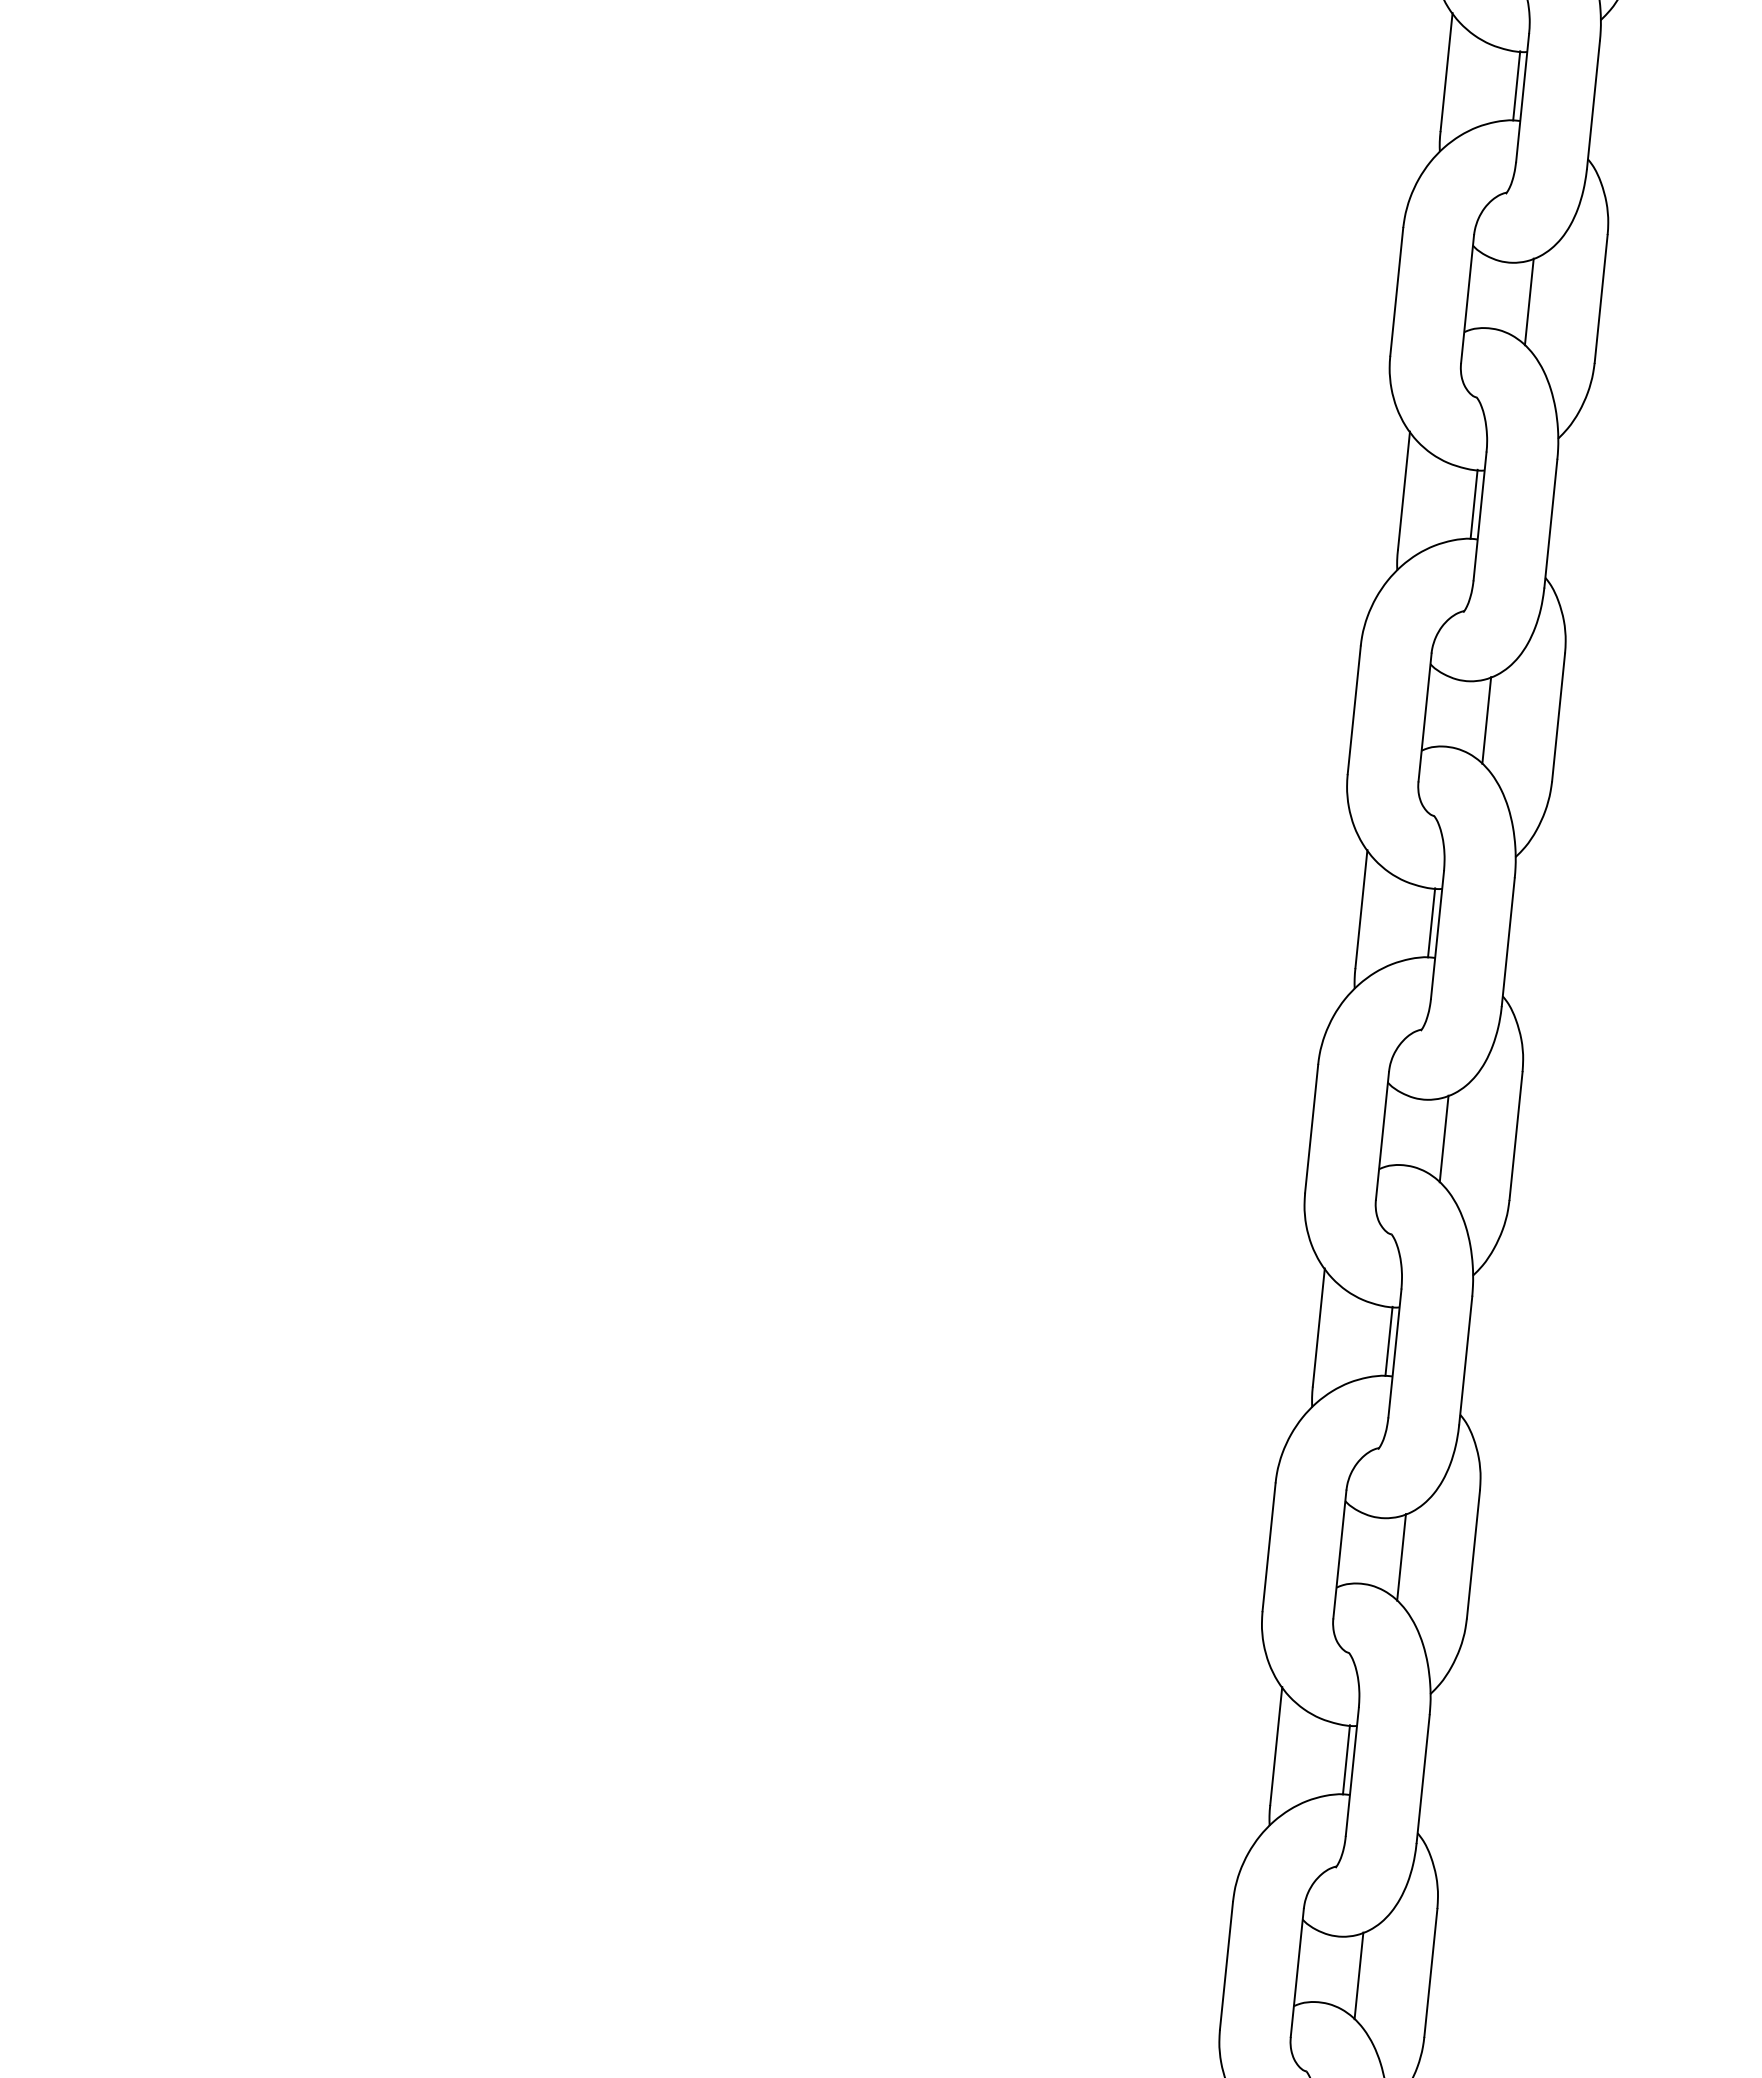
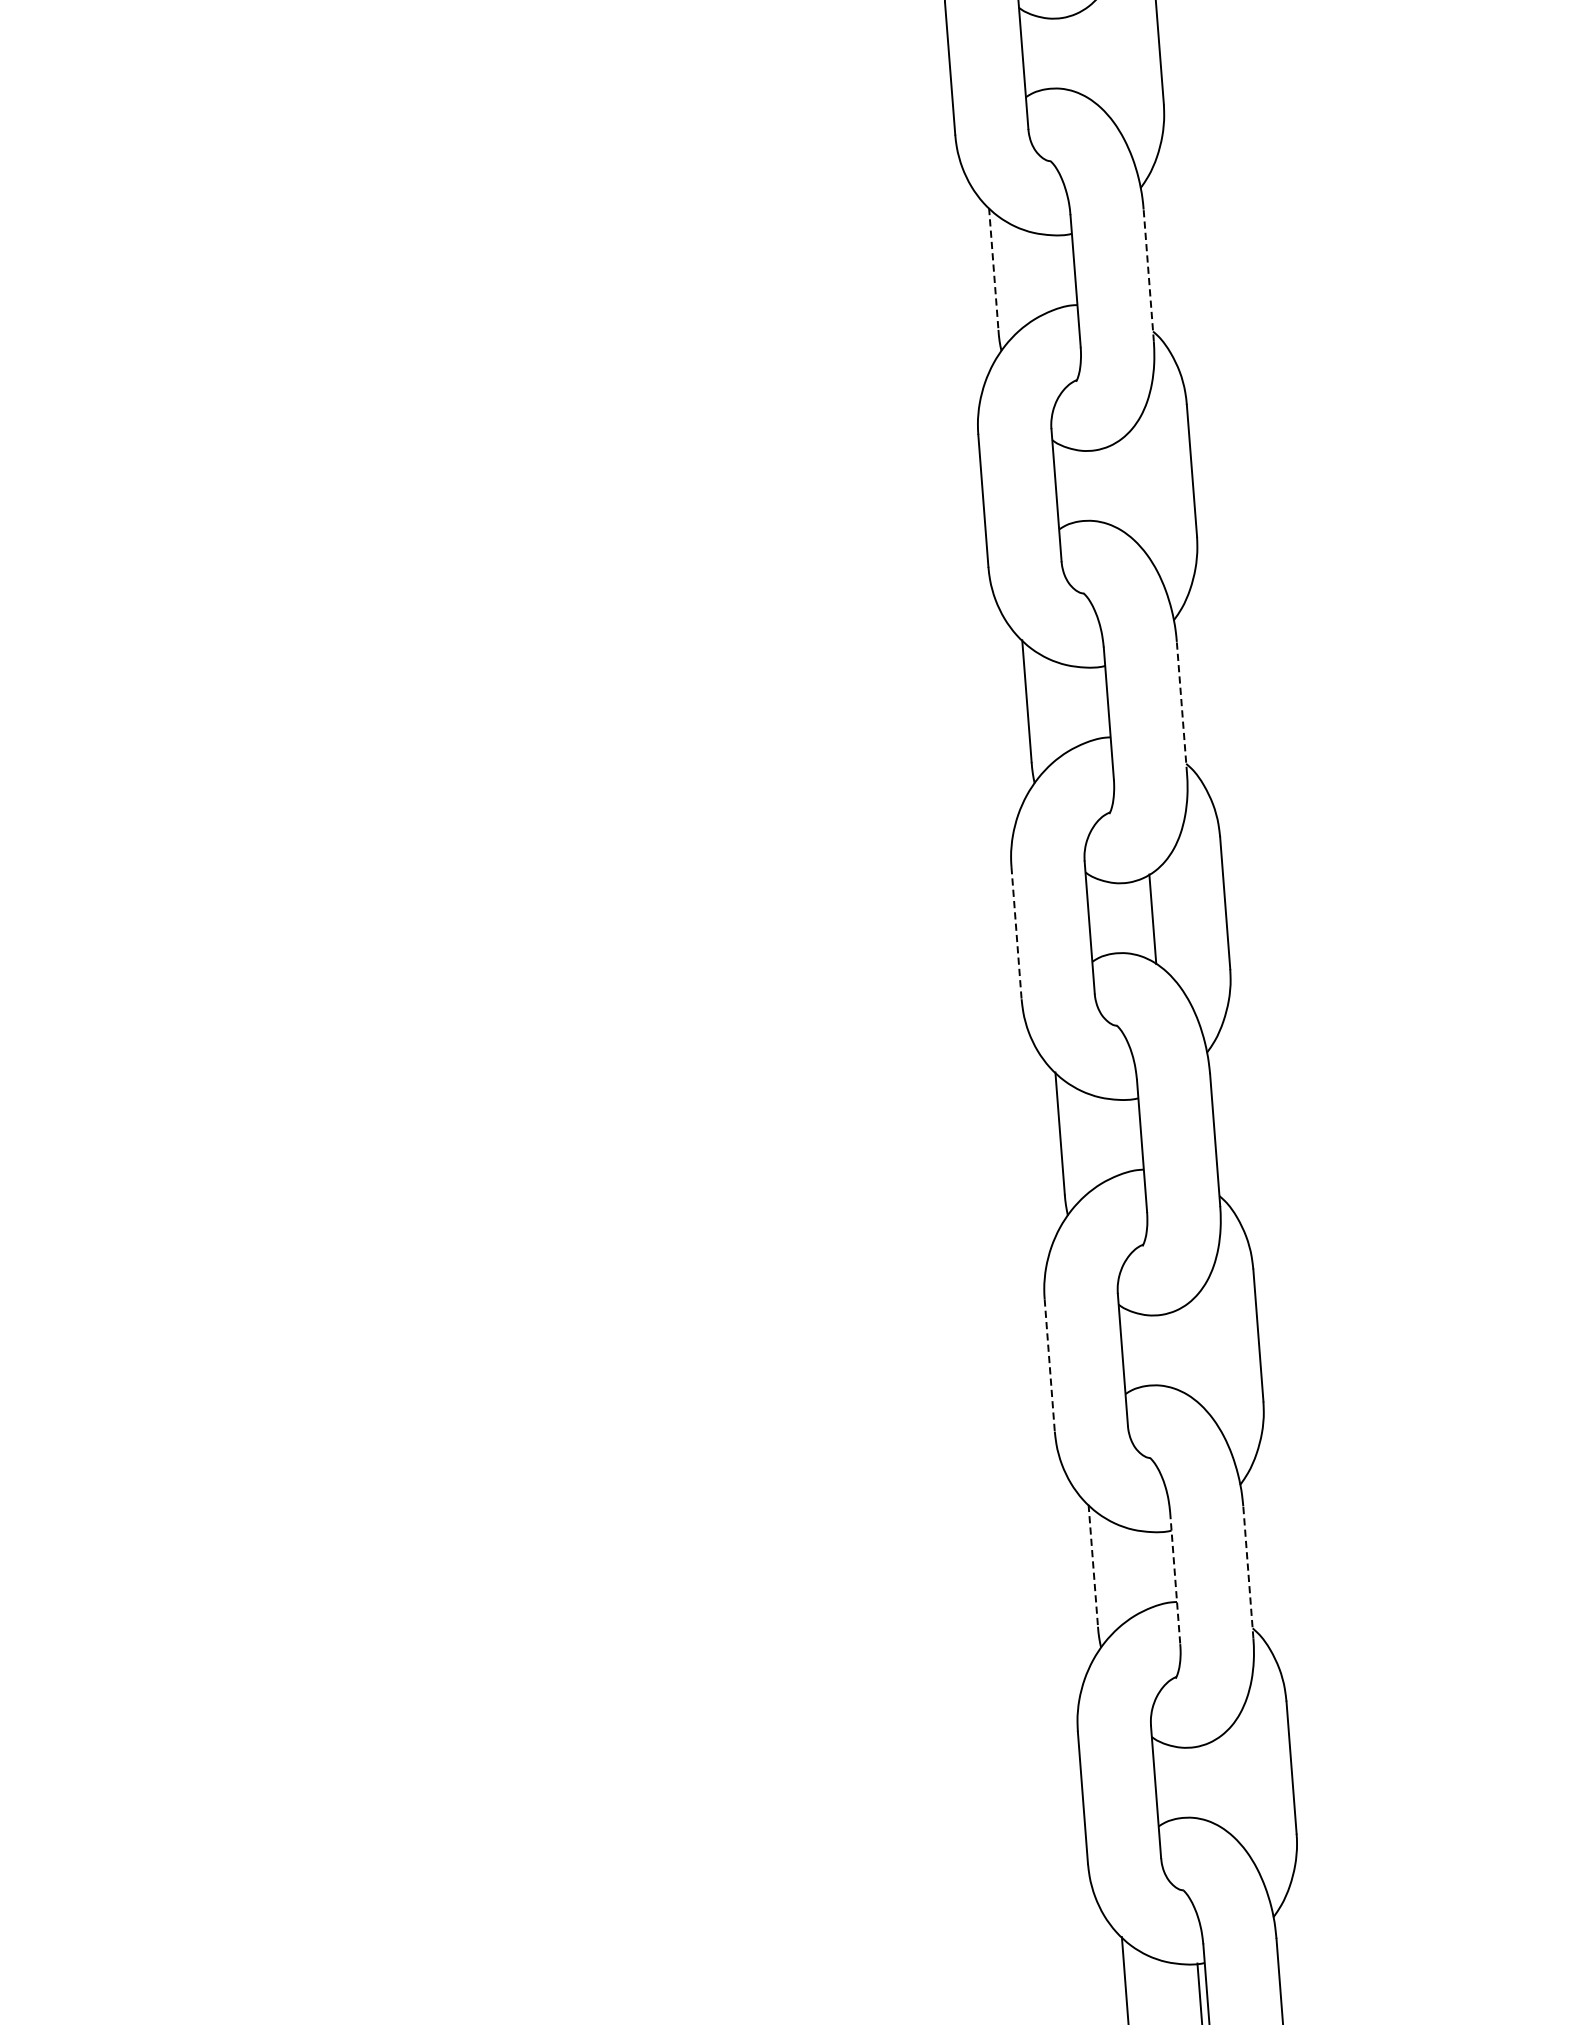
line: (1528, 301) -> (1085, 54), removed
line: (1403, 491) -> (993, 269), solid -> dashed
line: (1473, 503) -> (1066, 269), removed
line: (1550, 523) -> (1148, 275), solid -> dashed
line: (1486, 720) -> (1119, 487), removed
line: (1431, 922) -> (1100, 702), removed
line: (1508, 941) -> (1182, 707), solid -> dashed
line: (1311, 1129) -> (1016, 933), solid -> dashed
line: (1388, 1340) -> (1133, 1133), removed
line: (1269, 1547) -> (1050, 1365), solid -> dashed
line: (1401, 1557) -> (1185, 1351), removed
line: (1276, 1746) -> (1093, 1566), solid -> dashed
line: (1345, 1759) -> (1166, 1566), removed
line: (1352, 1772) -> (1175, 1578), solid -> dashed
line: (1423, 1778) -> (1248, 1571), solid -> dashed
line: (1358, 1975) -> (1218, 1783), removed

